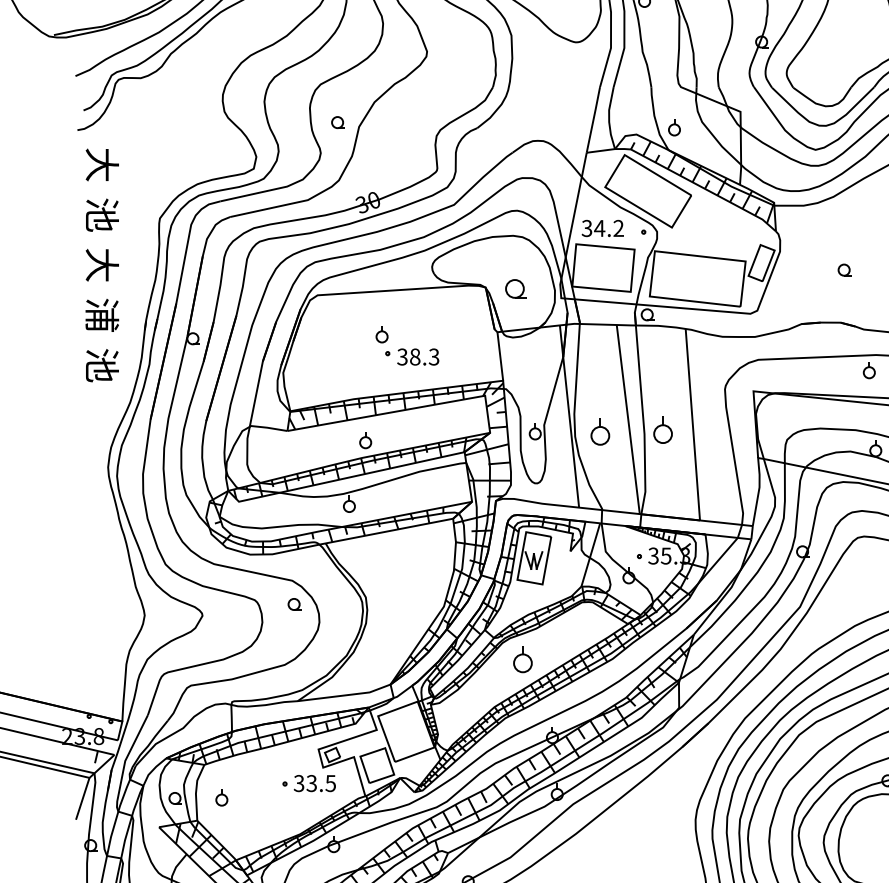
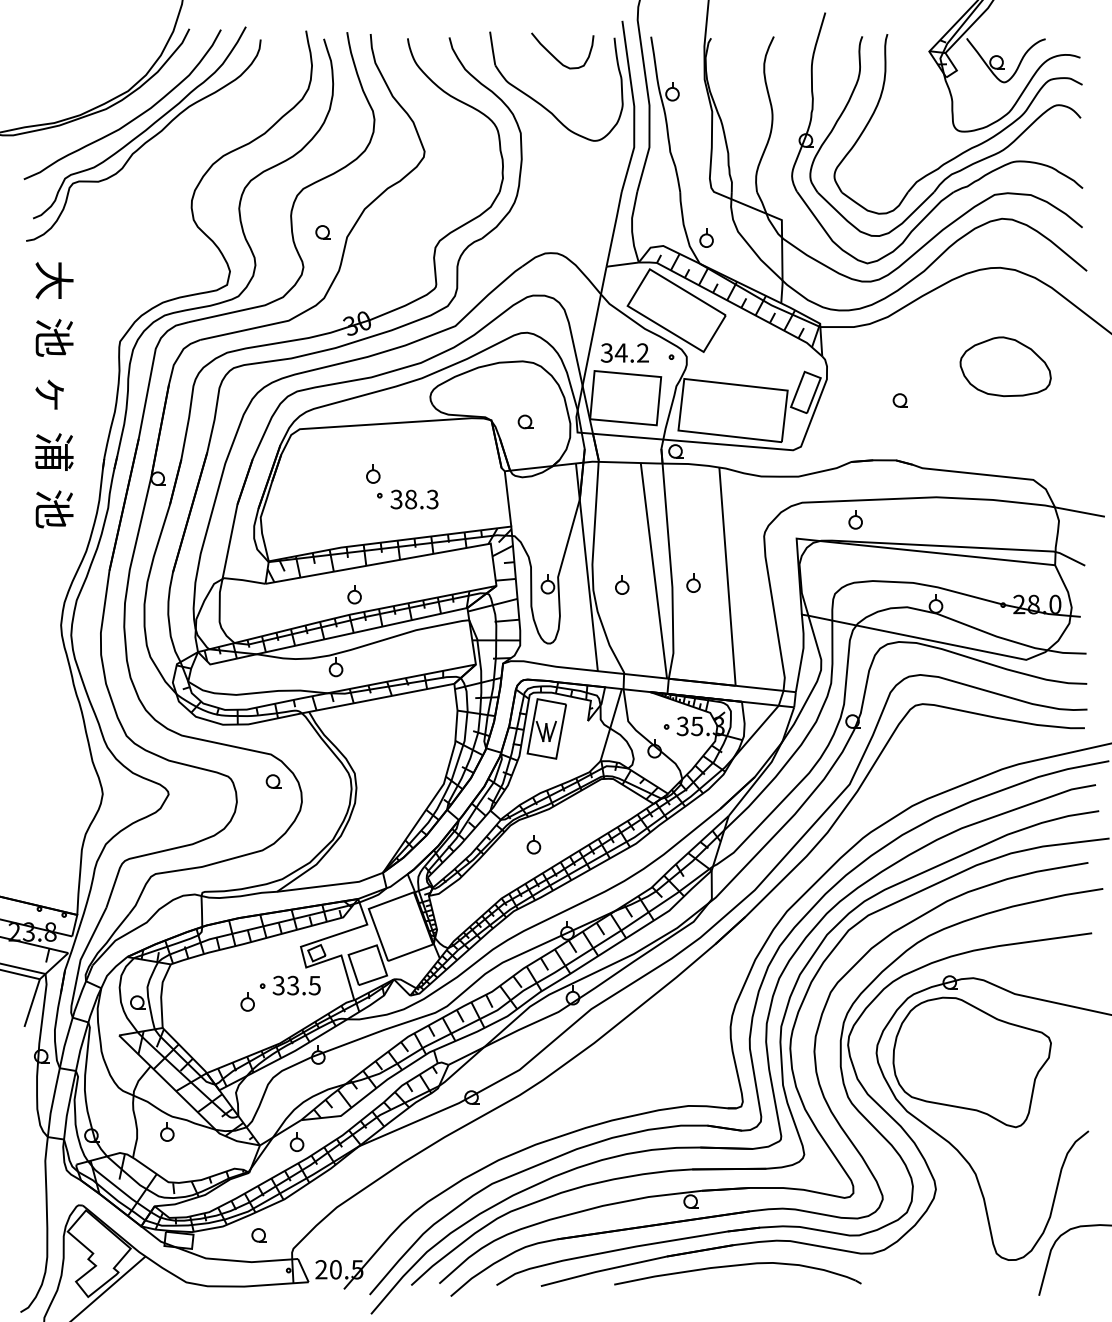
text: (102, 264) -> (54, 394), 大 -> ヶ
part: (515, 288) -> (525, 421), size x0.62
part: (869, 370) -> (855, 519), moved
part: (663, 429) -> (693, 582), size x0.62
part: (600, 431) -> (622, 584), size x0.62
part: (522, 659) -> (533, 844), size x0.62
part: (221, 797) -> (247, 1001), moved

